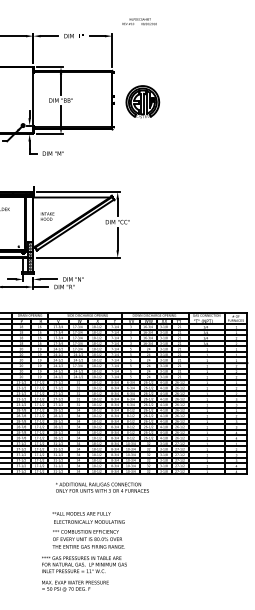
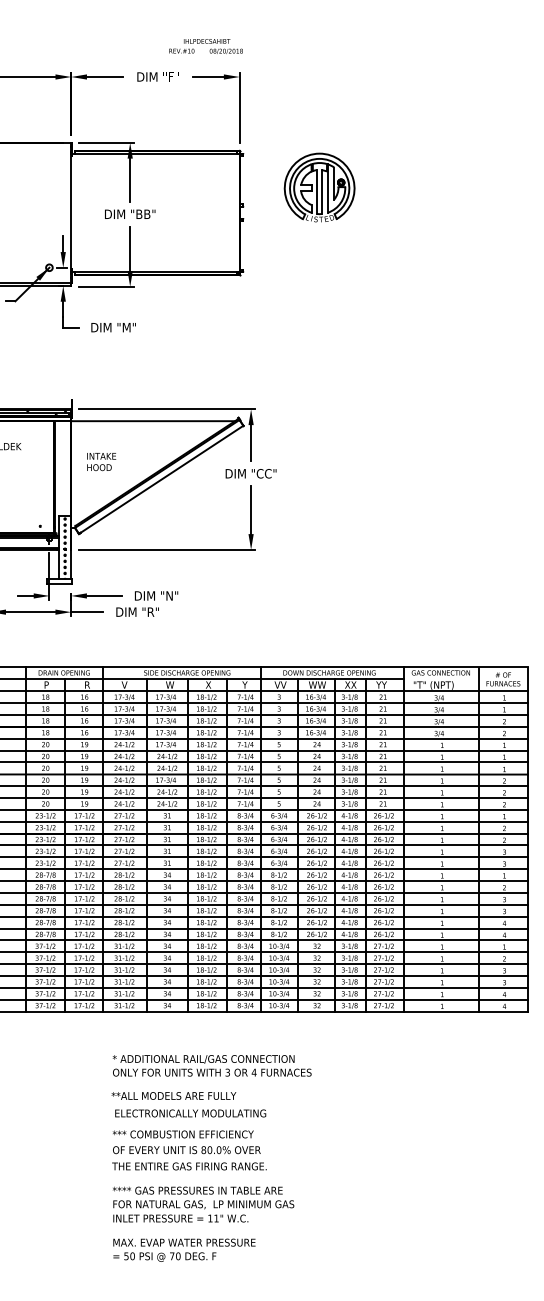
text: (139, 21) -> (205, 45), moved
part: (142, 101) -> (318, 186), moved
text: (102, 487) -> (212, 1065), moved
text: (84, 573) -> (203, 1223), moved

